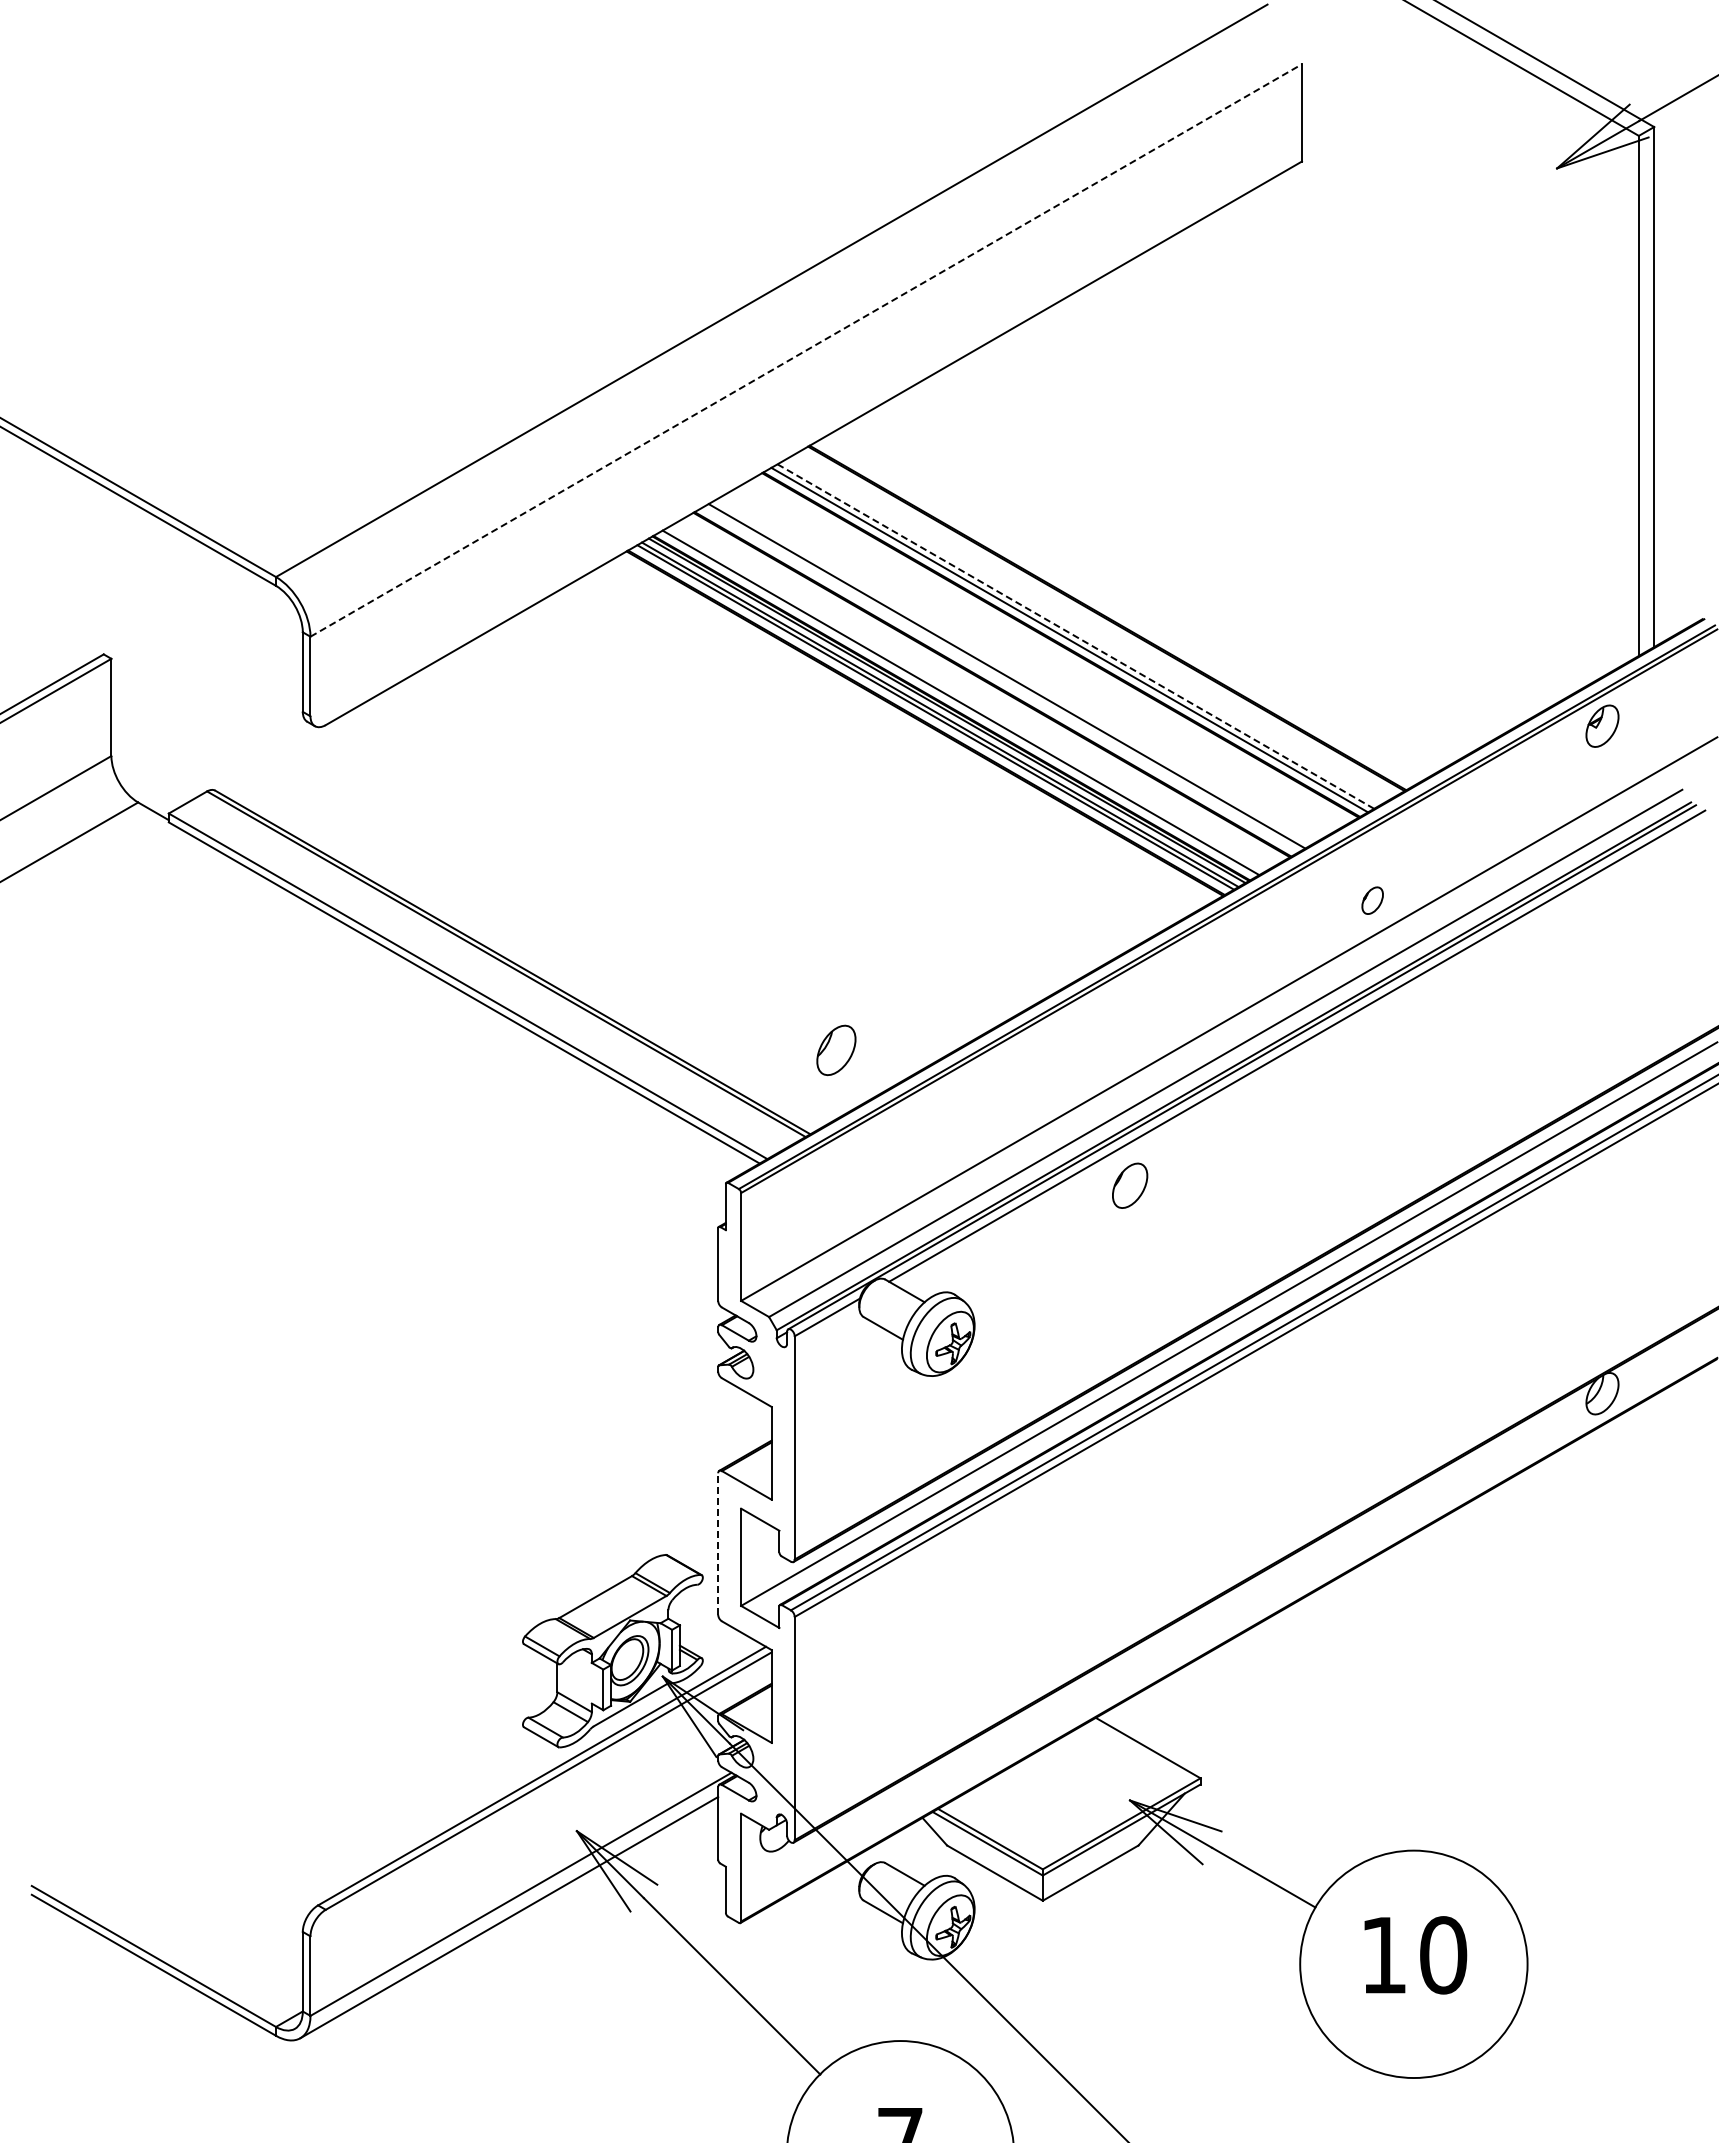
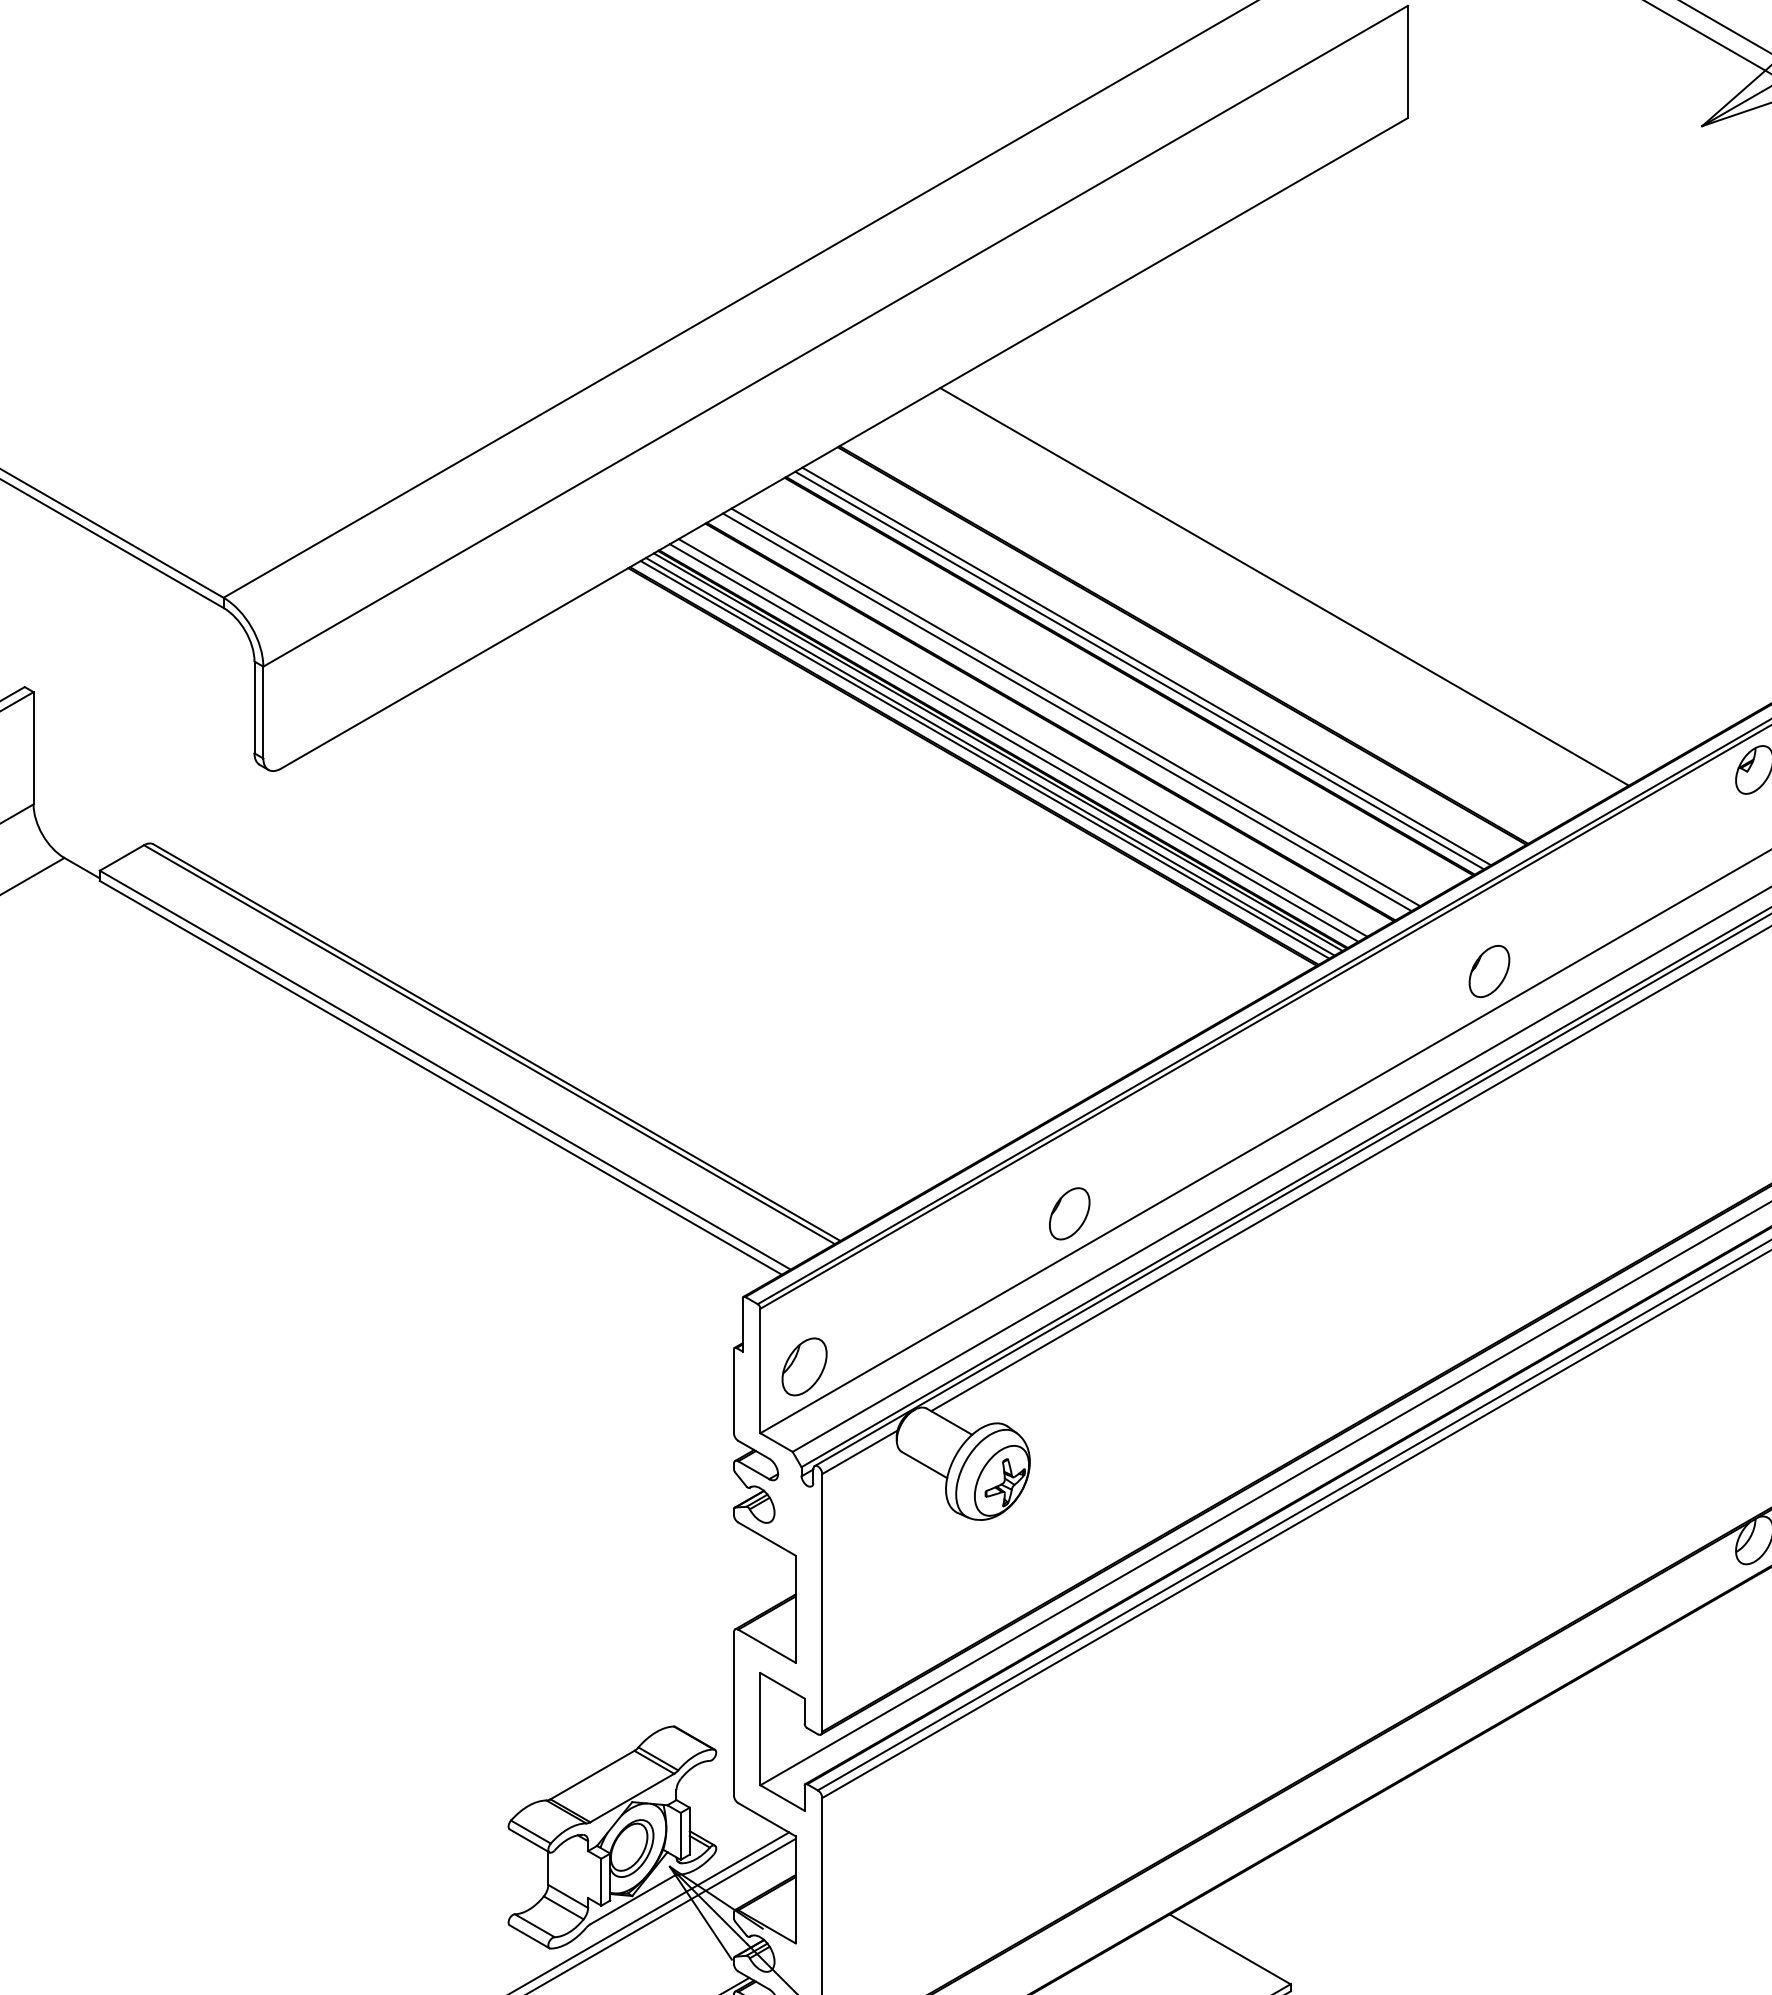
line: (806, 350) -> (835, 336), dashed -> solid
line: (1194, 567) -> (1283, 586), added
line: (1075, 636) -> (1146, 666), dashed -> solid
line: (1014, 671) -> (1075, 706), added
line: (968, 698) -> (1022, 737), added
part: (1372, 900) -> (1489, 971), size x1.67
part: (836, 1050) -> (804, 1366), moved
part: (1130, 1185) -> (1070, 1213), moved
line: (718, 1544) -> (734, 1714), dashed -> solid

